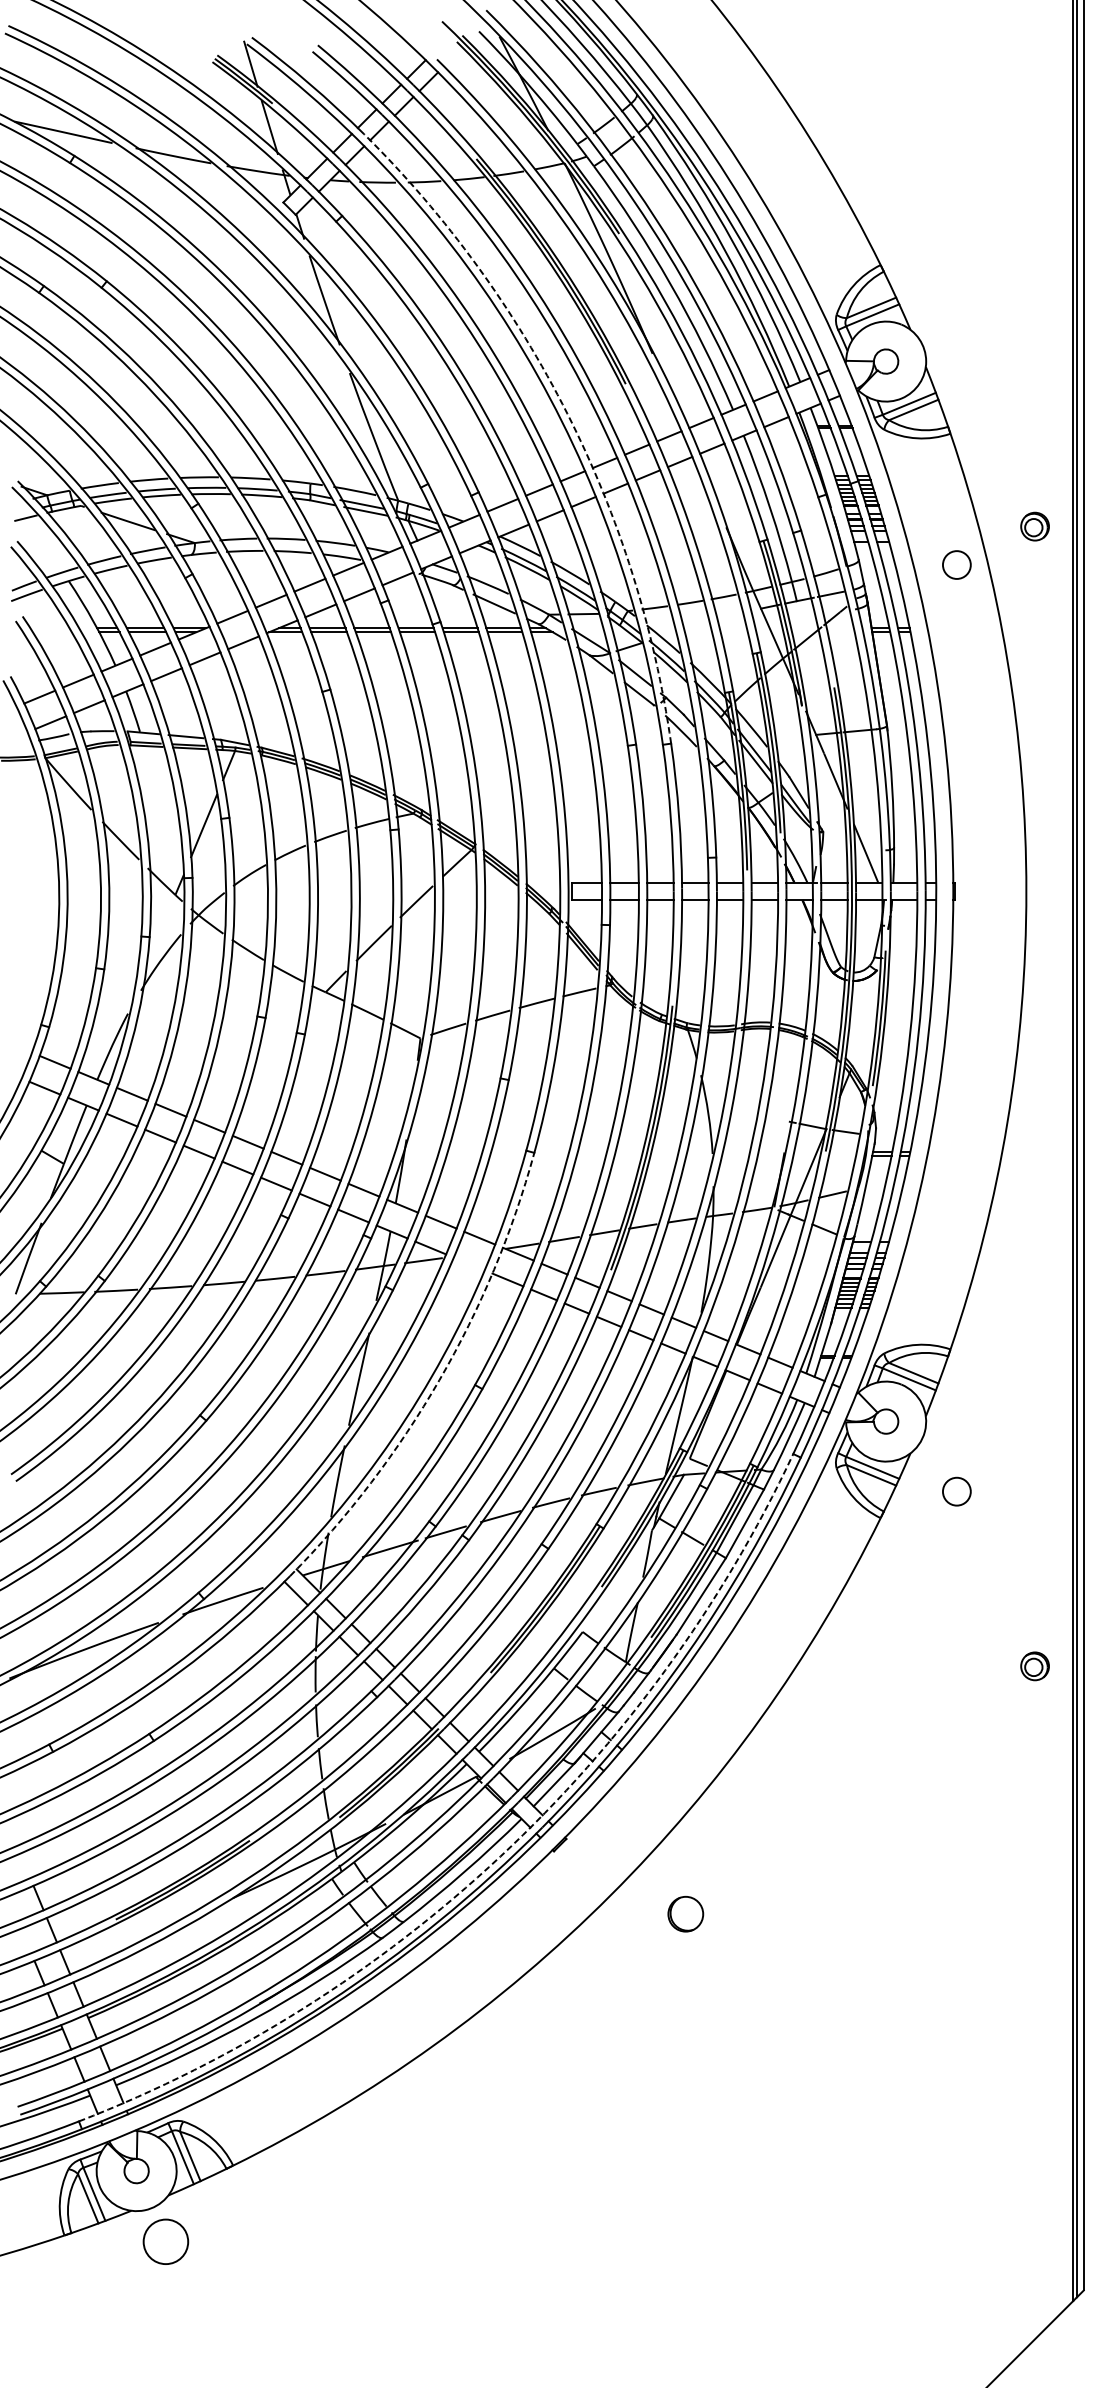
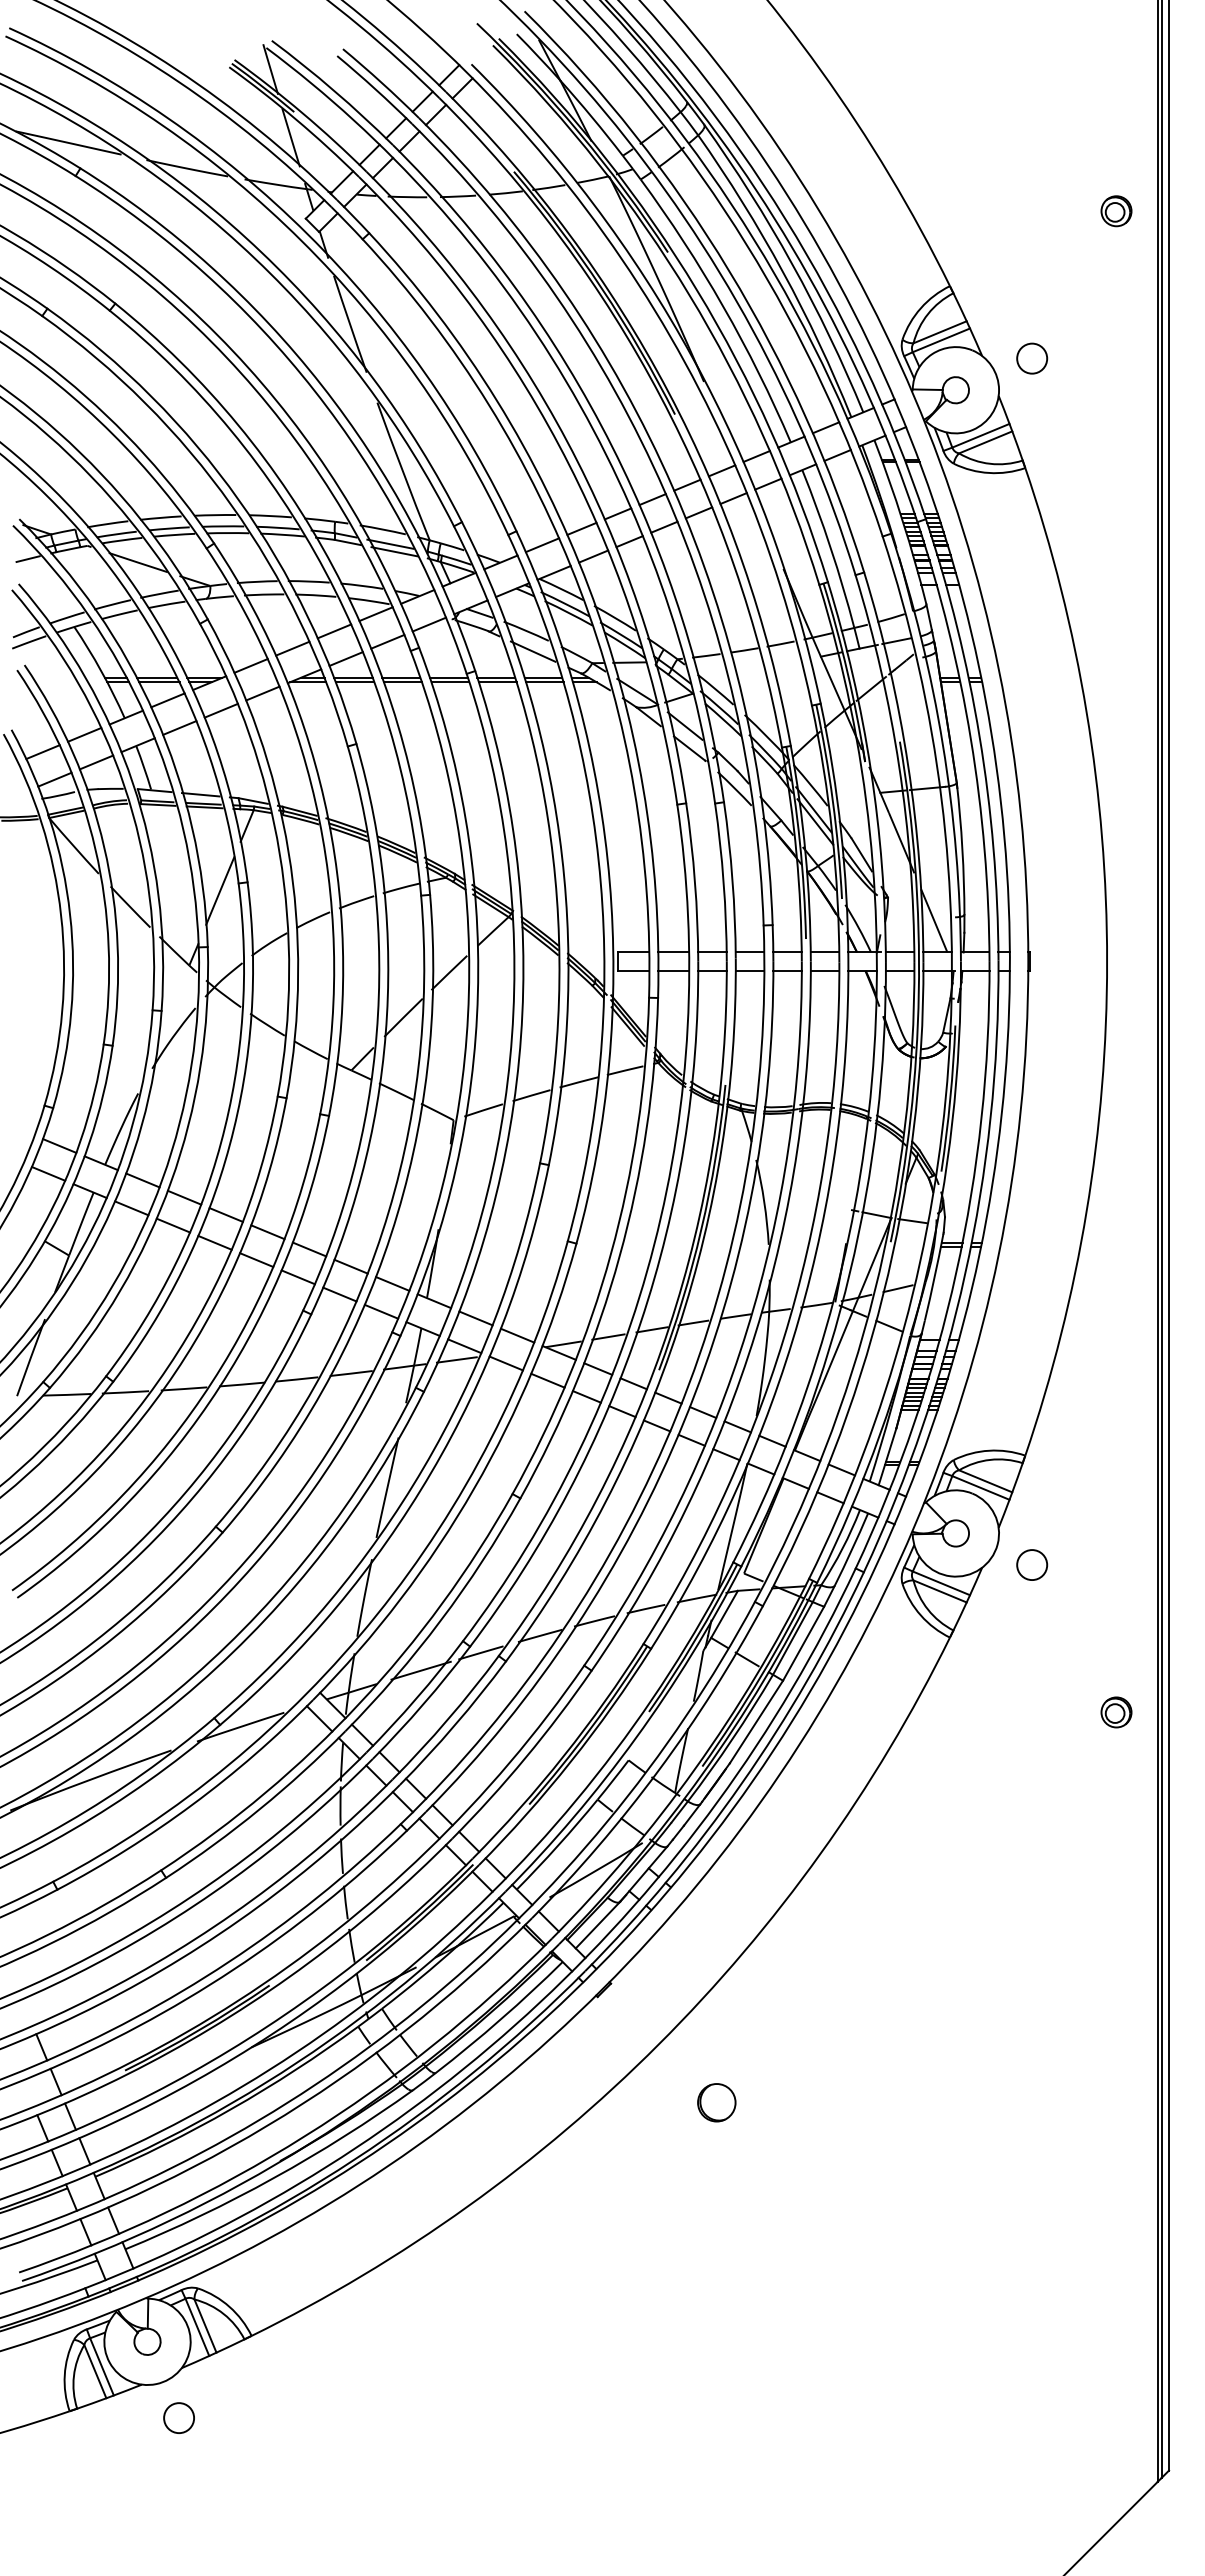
arc: (567, 413) -> (612, 446), dashed -> solid
part: (1035, 526) -> (1116, 211), moved
circle: (957, 564) -> (1032, 358), moved
line: (468, 1264) -> (505, 1363), added
arc: (439, 1379) -> (474, 1488), dashed -> solid
circle: (957, 1491) -> (1032, 1564), moved
part: (1035, 1666) -> (1116, 1712), moved
arc: (500, 1856) -> (539, 2002), dashed -> solid
part: (685, 1913) -> (716, 2102), moved
circle: (166, 2242) -> (179, 2418), size x0.62

